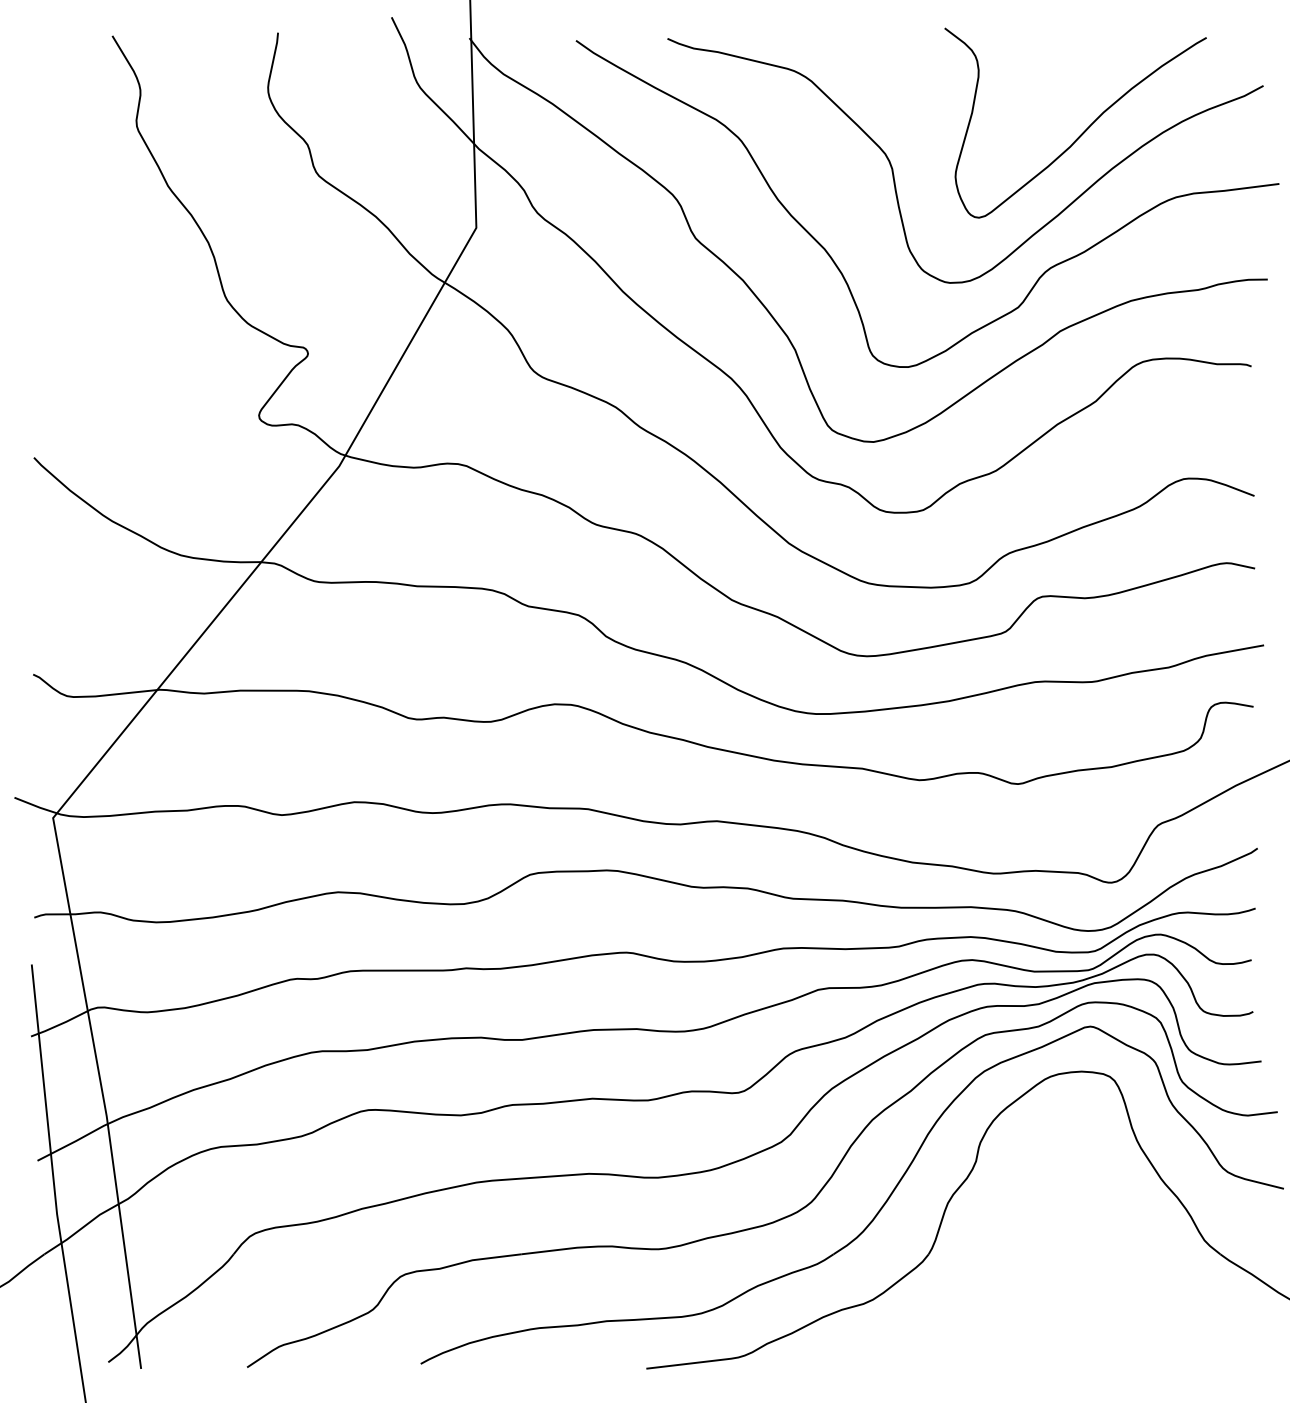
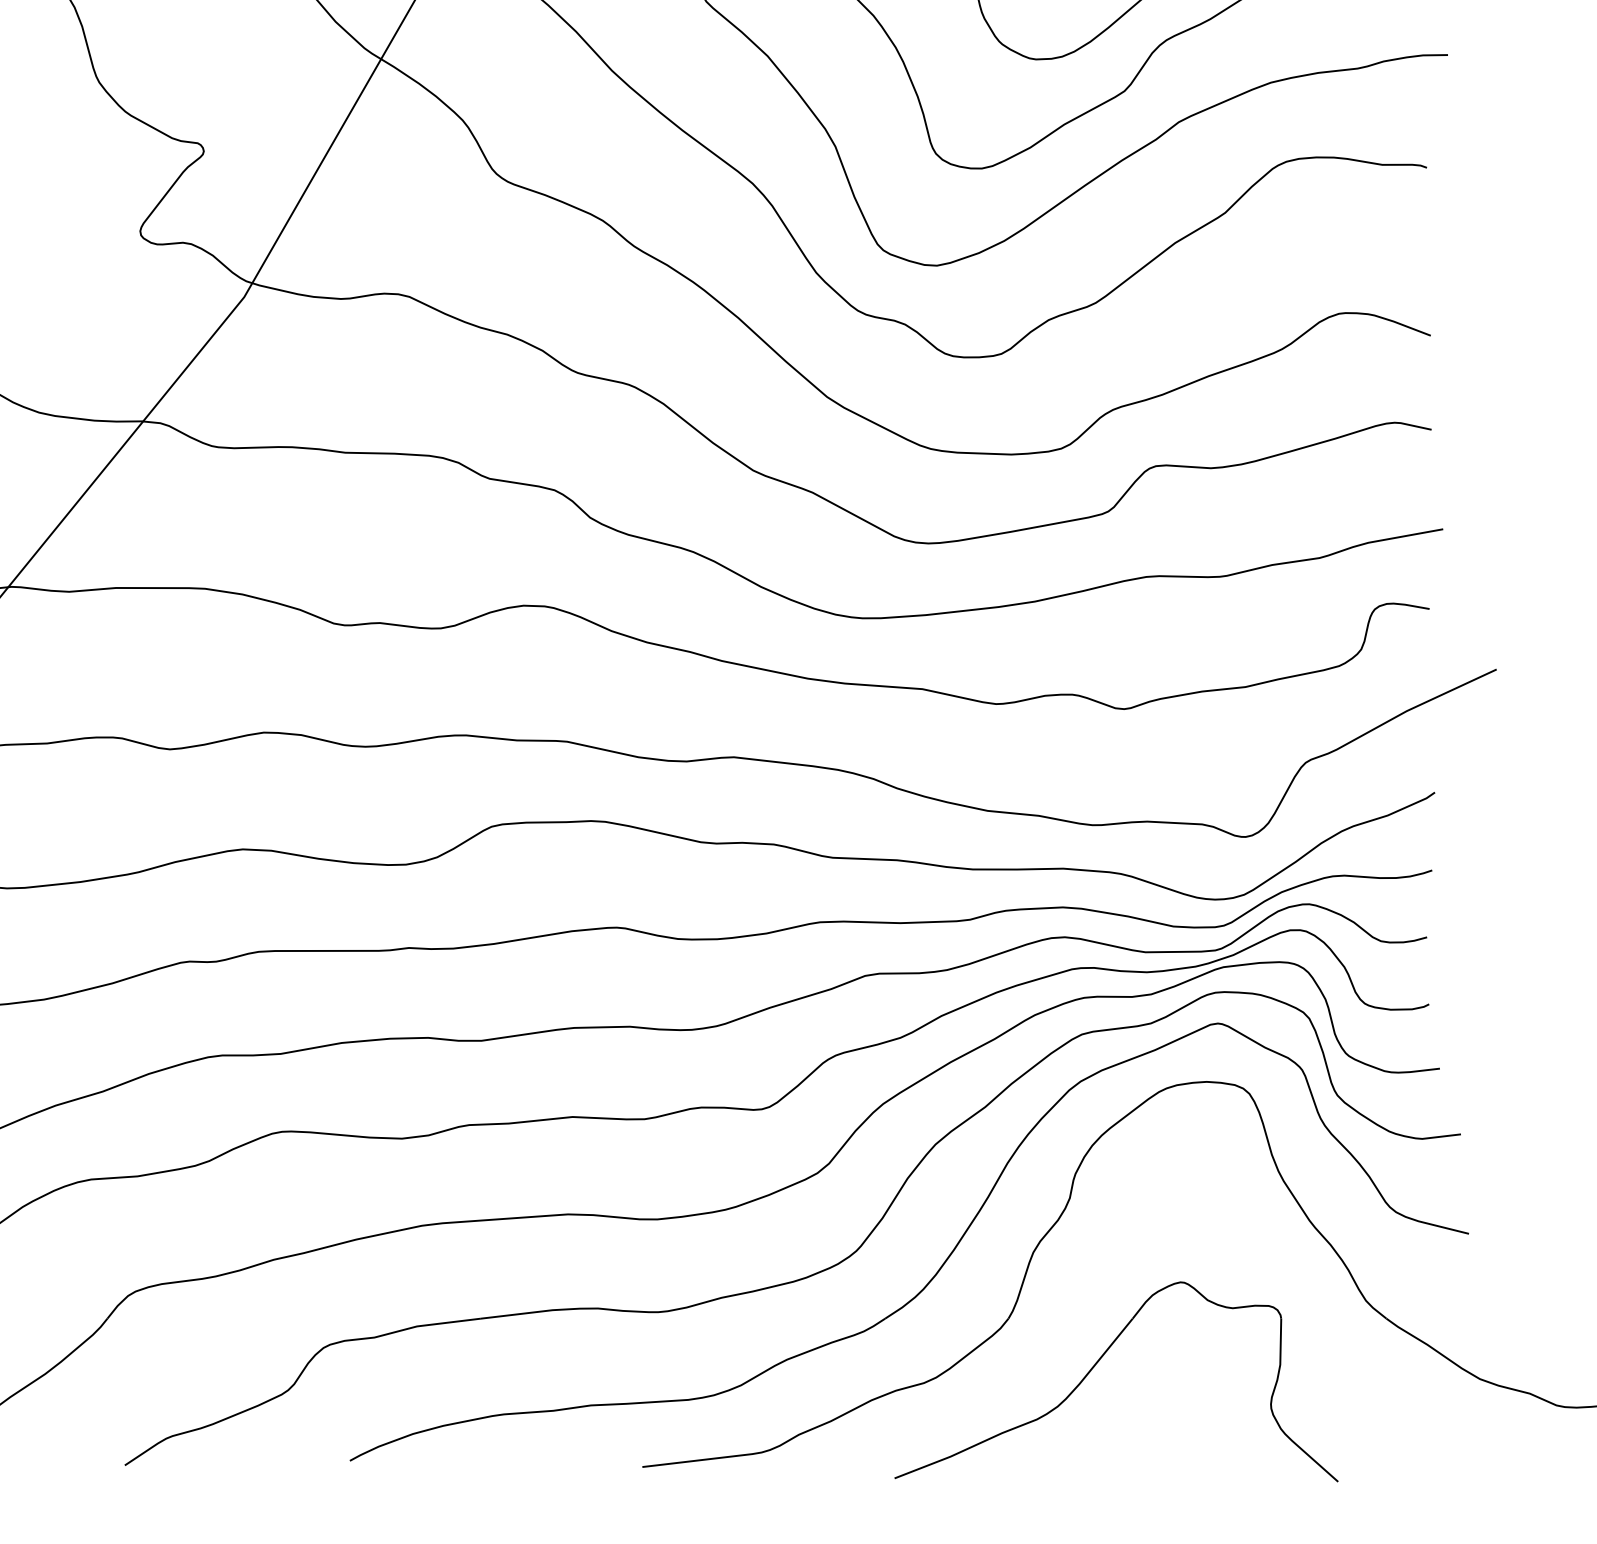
part: (997, 1289) -> (1097, 1364), added

